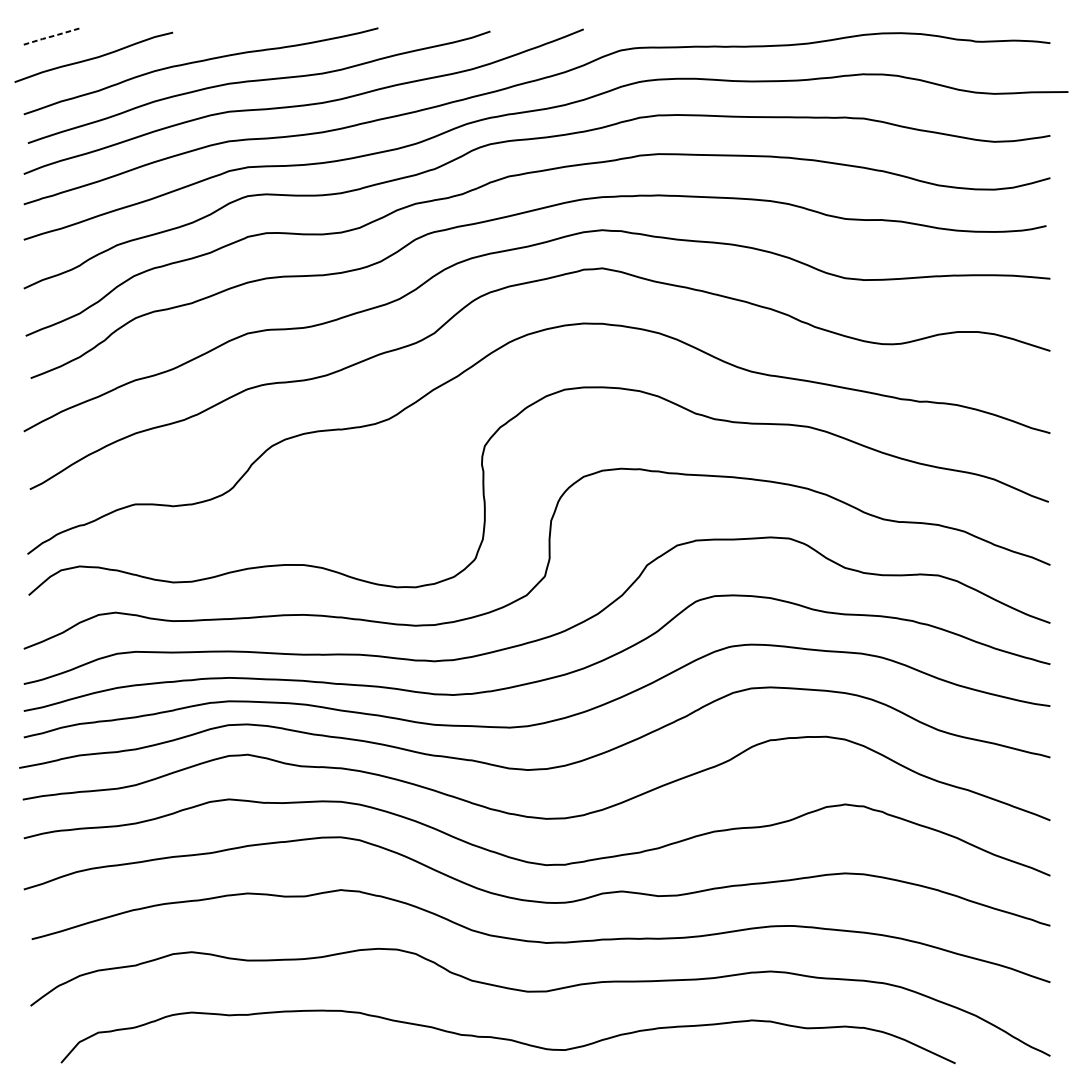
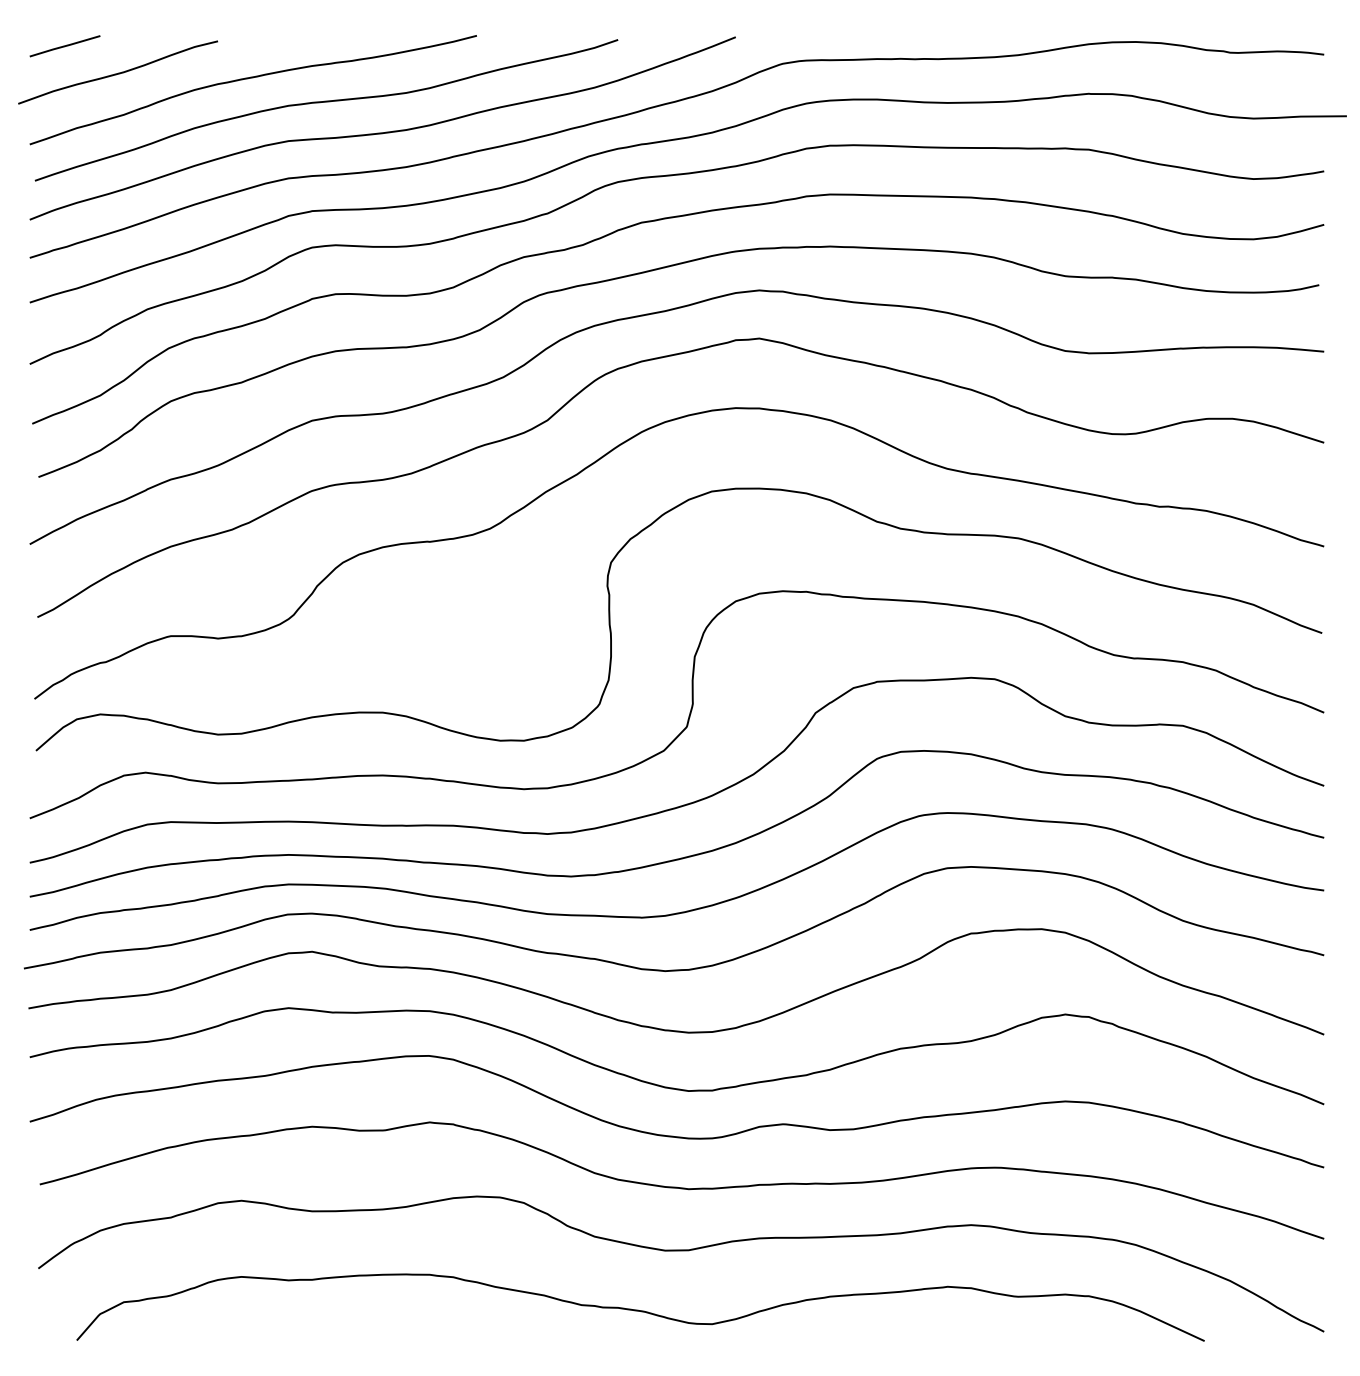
line: (52, 36) -> (65, 46), dashed -> solid

